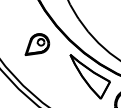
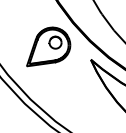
part: (37, 44) -> (48, 46), size x1.43

